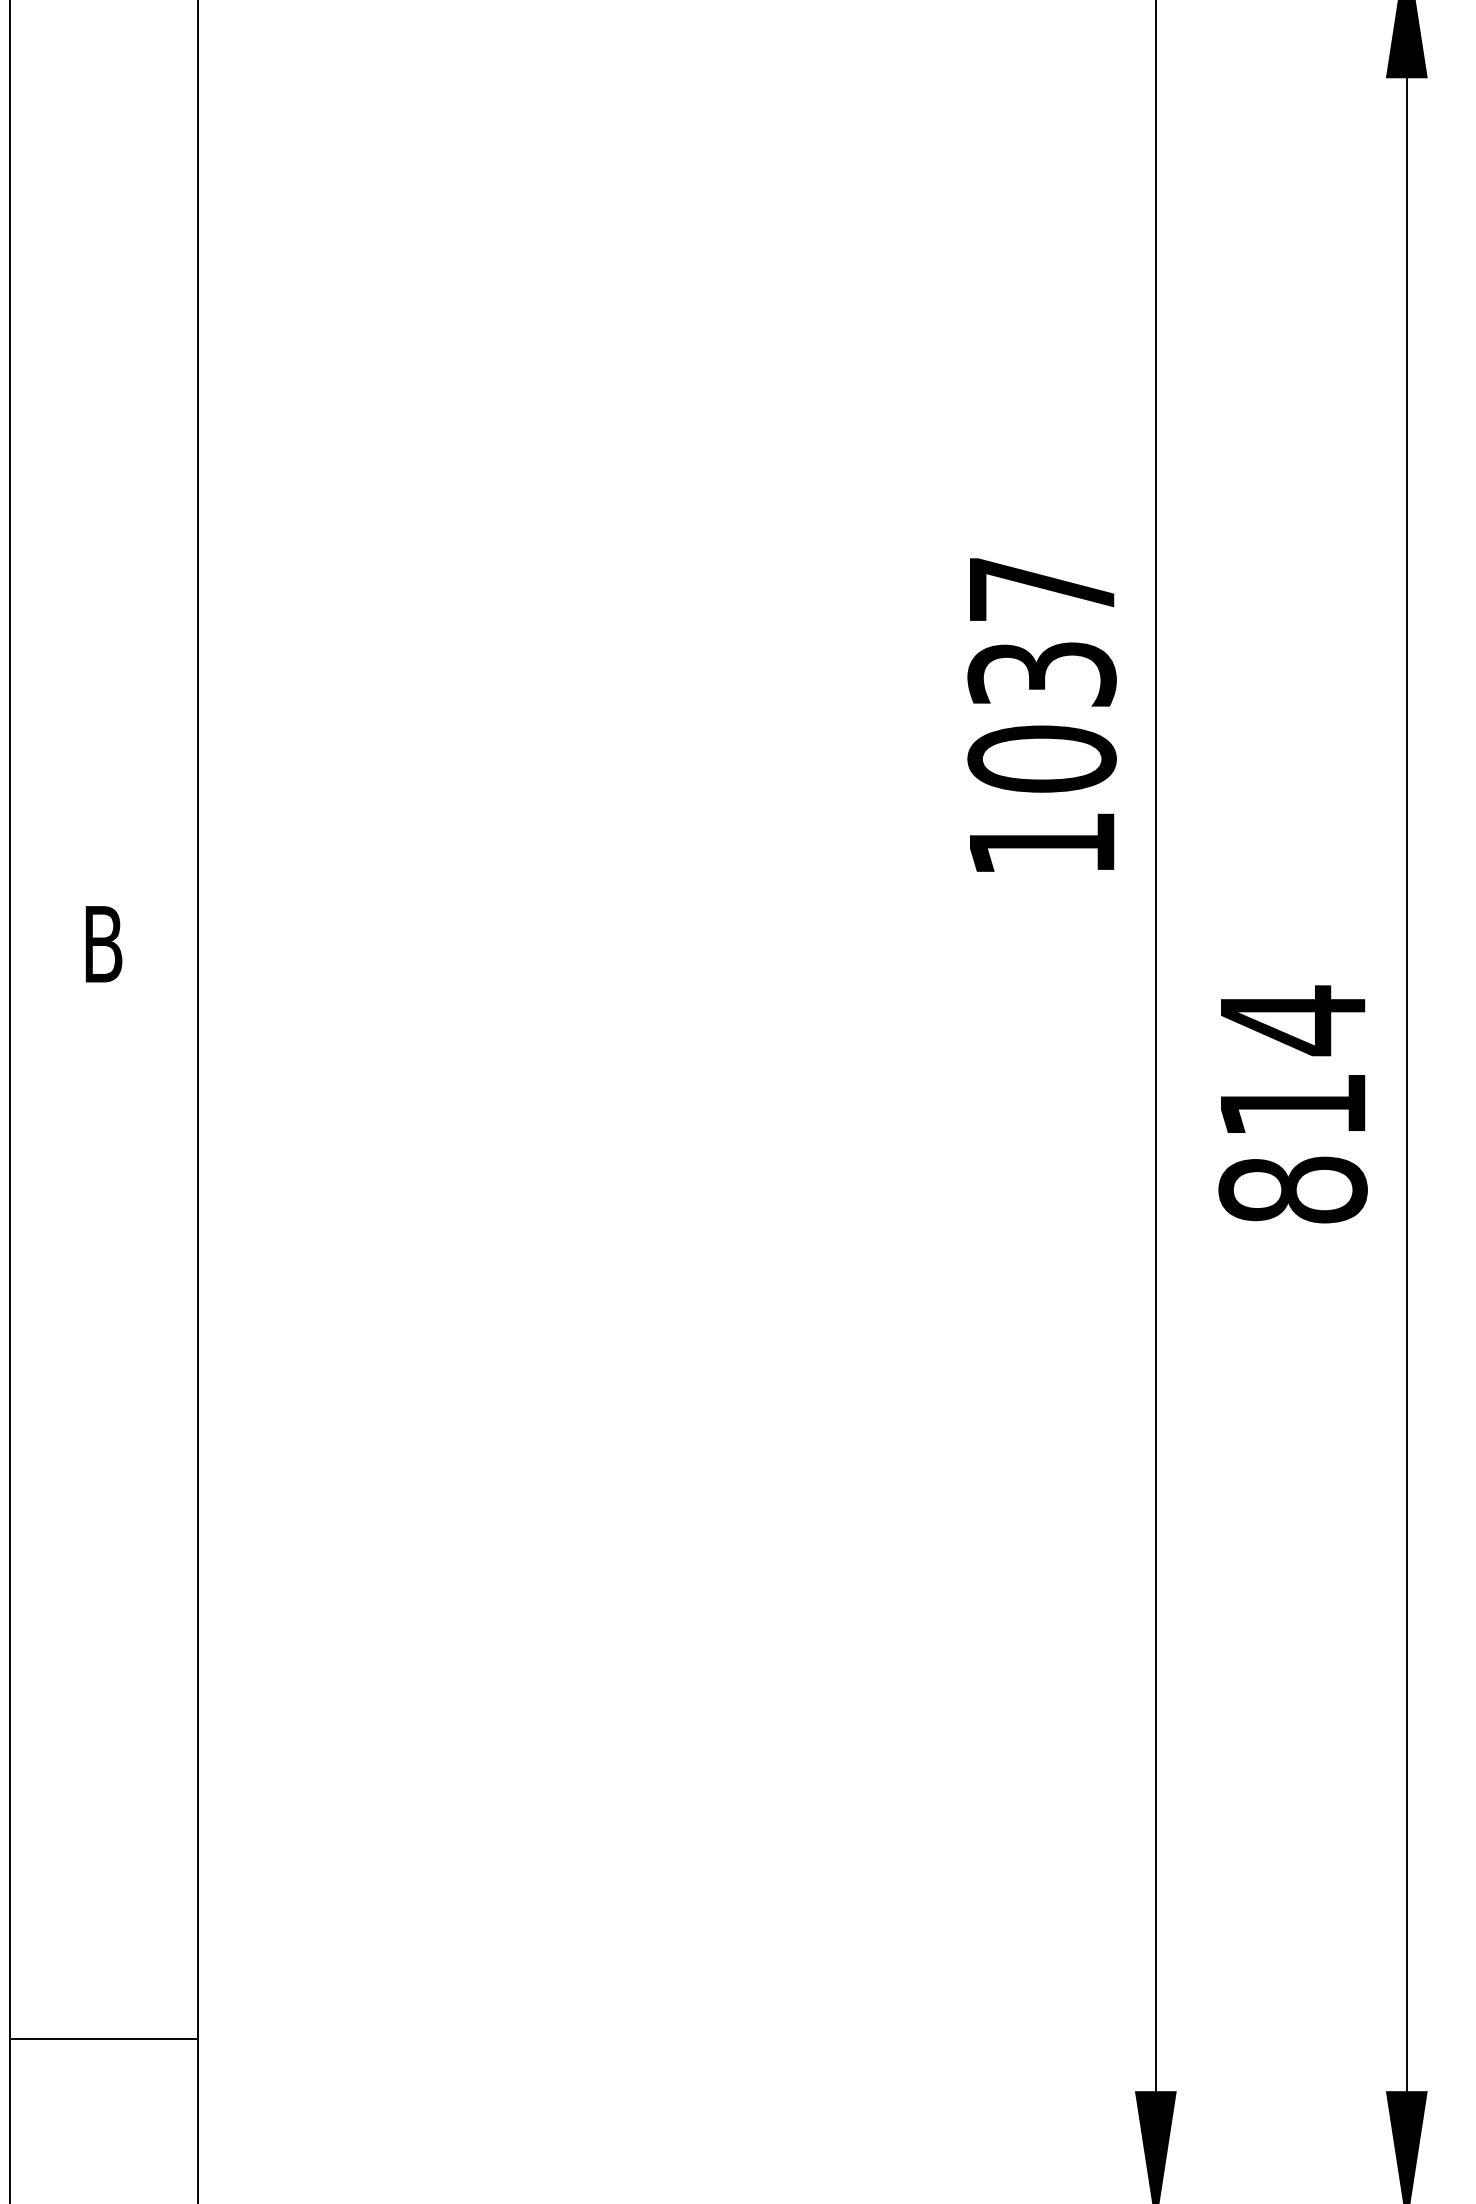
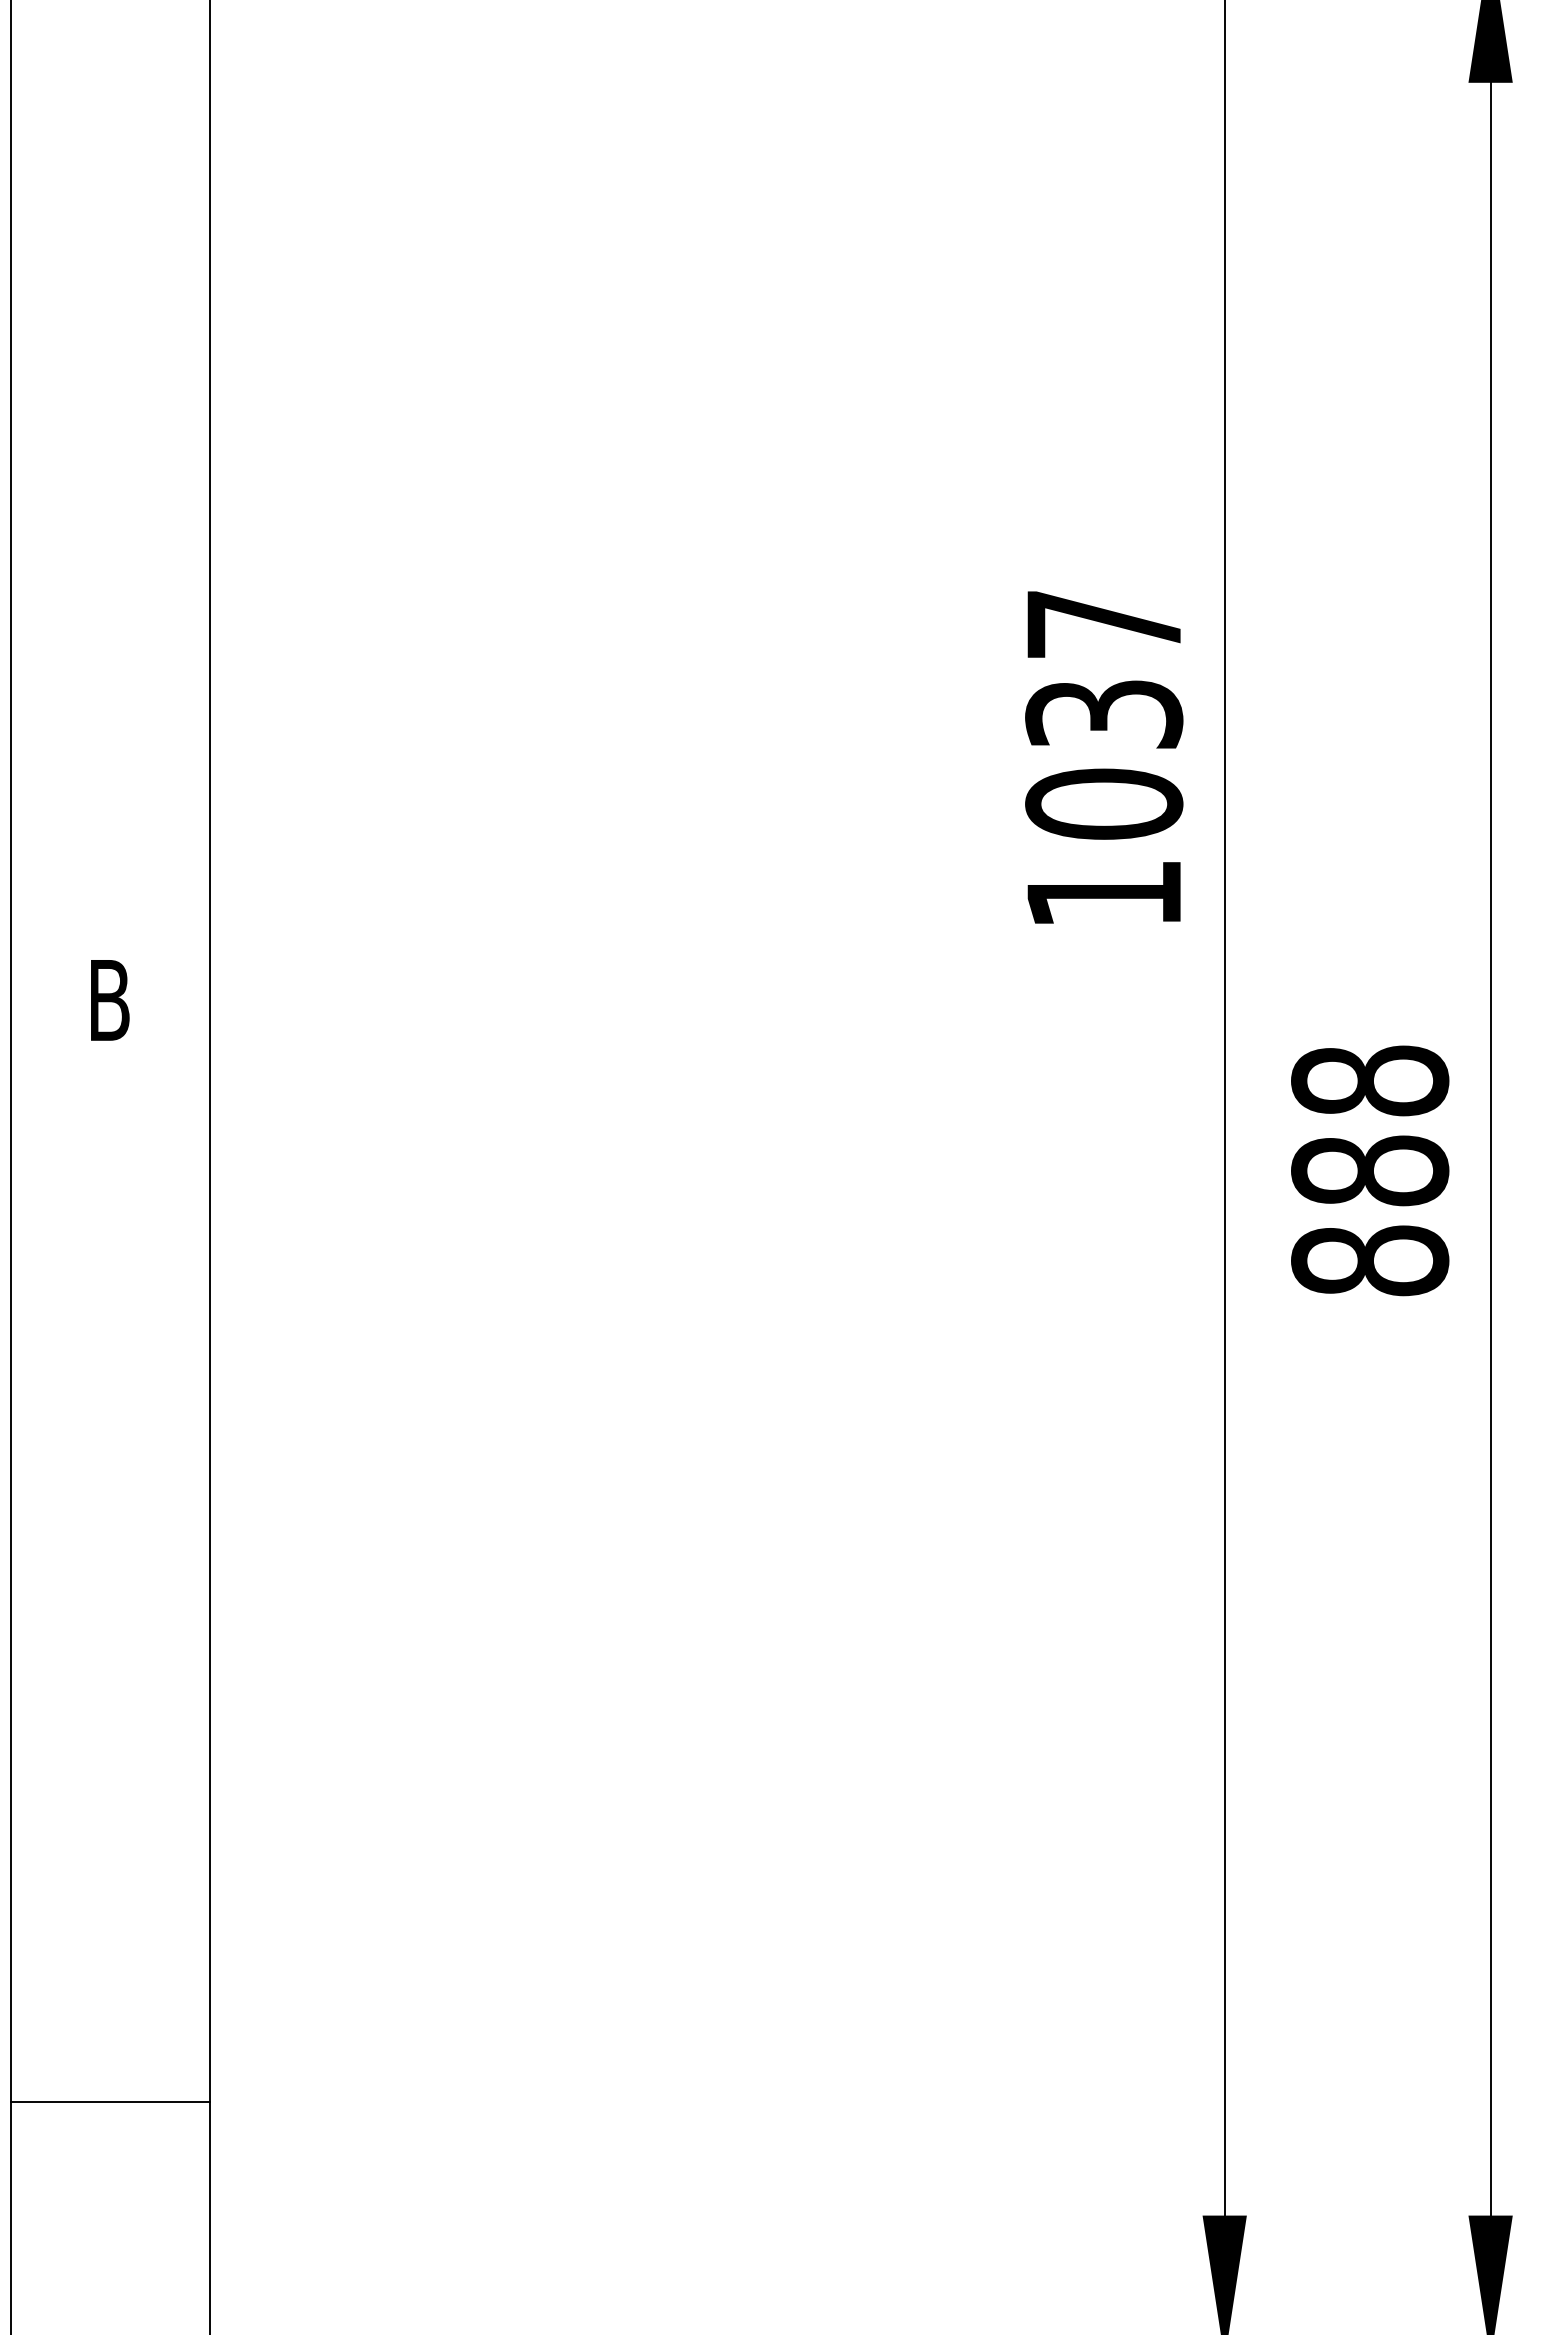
text: (1293, 1062) -> (1370, 1125), 814 -> 888
line: (104, 2039) -> (110, 2102), moved

